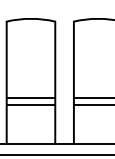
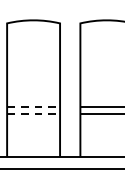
line: (31, 97) -> (34, 106), solid -> dashed
line: (31, 104) -> (34, 113), solid -> dashed

